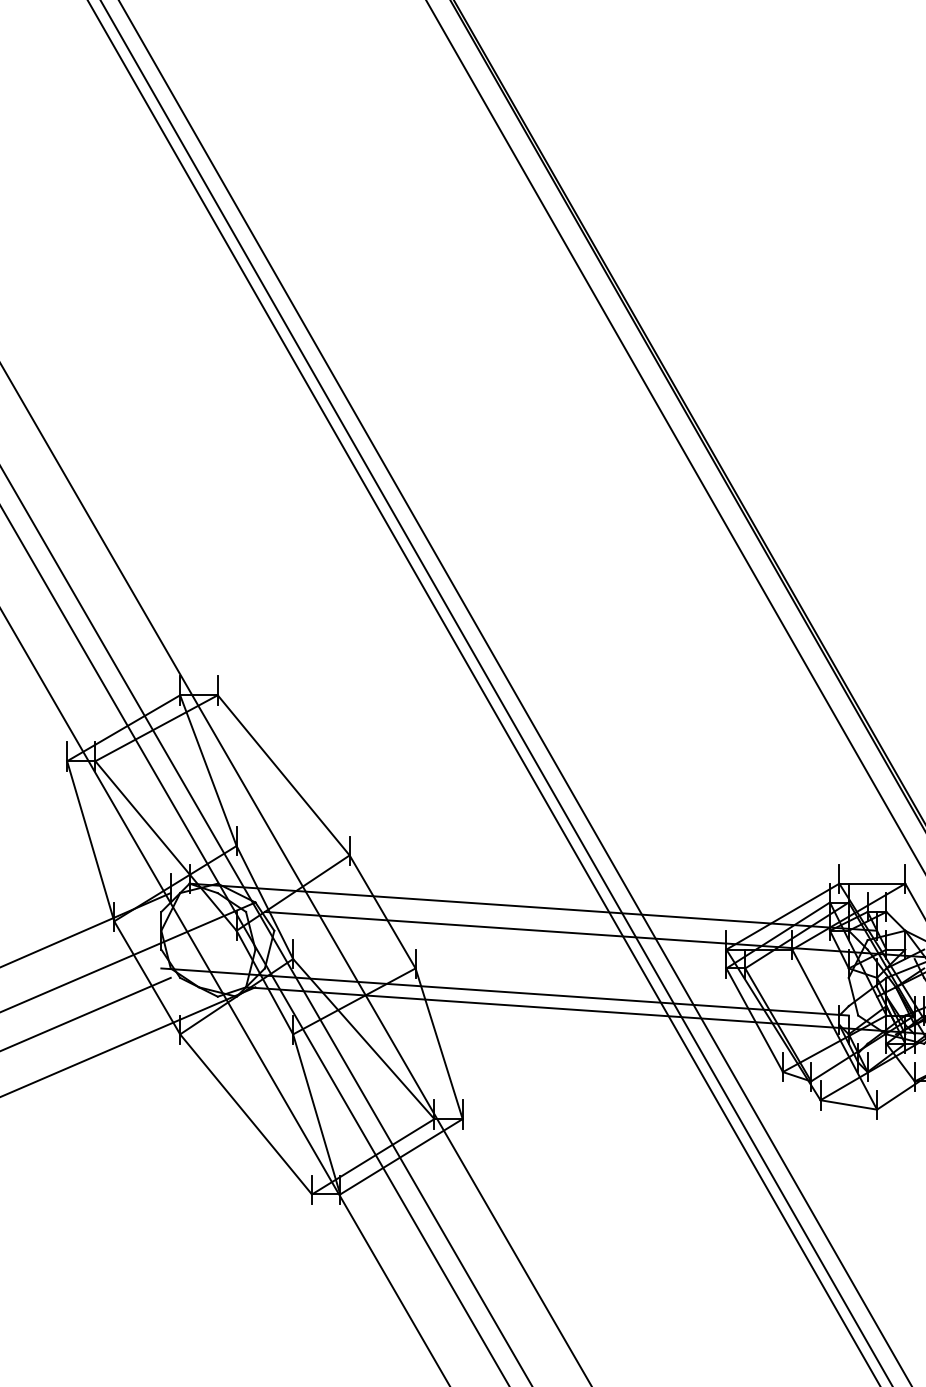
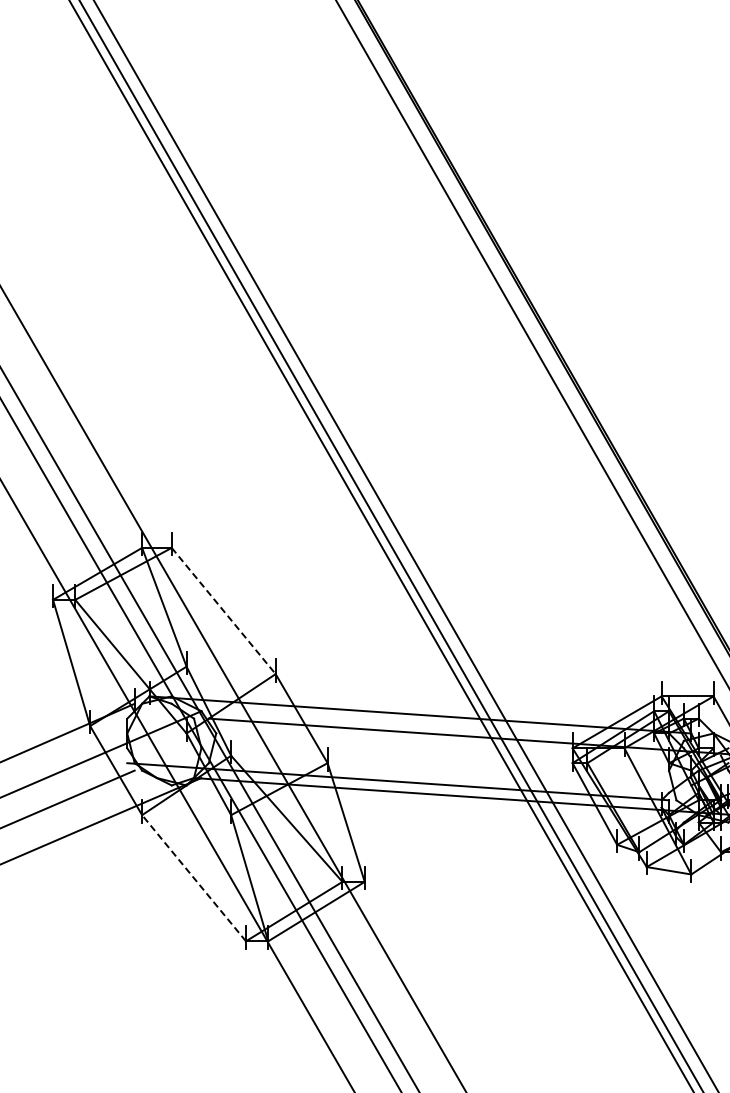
line: (283, 775) -> (223, 611), solid -> dashed
line: (246, 1114) -> (194, 878), solid -> dashed

